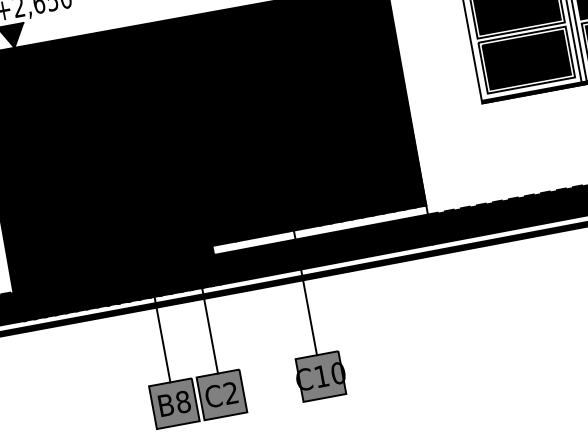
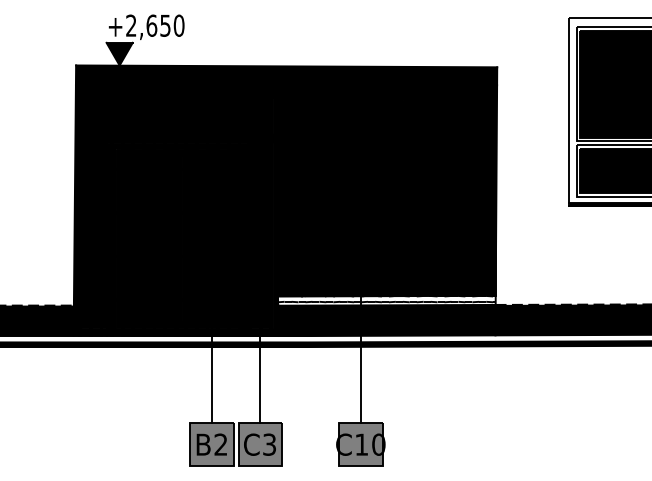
hatch: (319, 228) -> (386, 298), added
text: (230, 393) -> (269, 444), C2 -> C3
text: (182, 401) -> (220, 444), B8 -> B2

